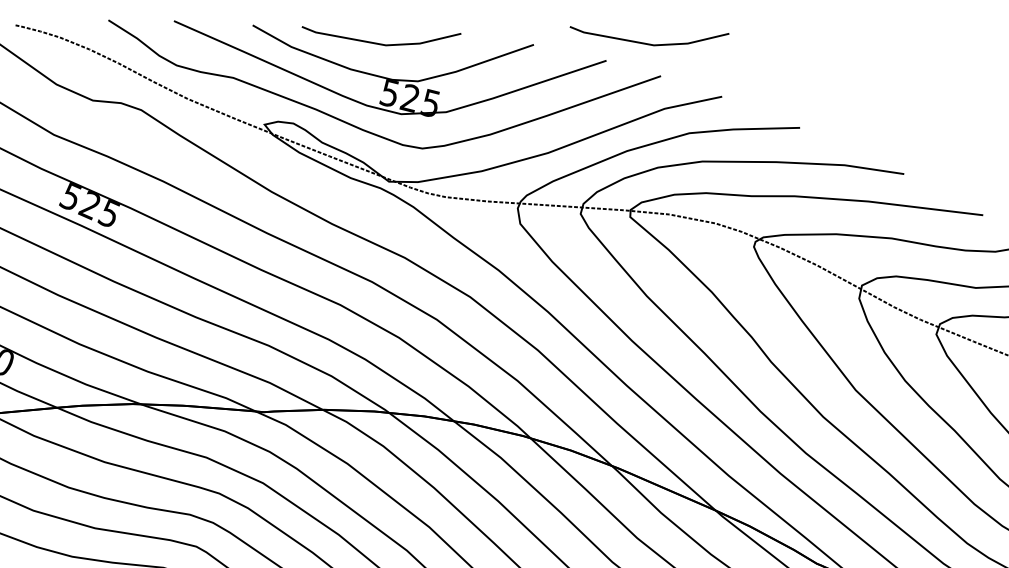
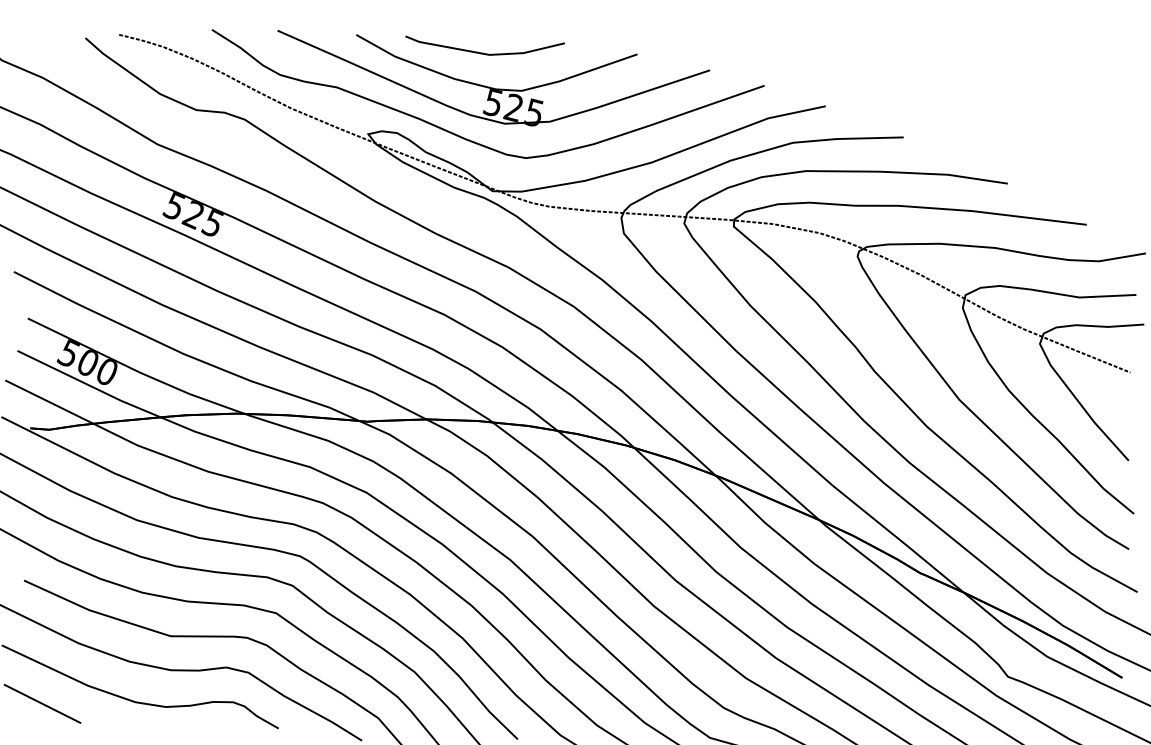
line: (647, 42) -> (751, 52), removed

